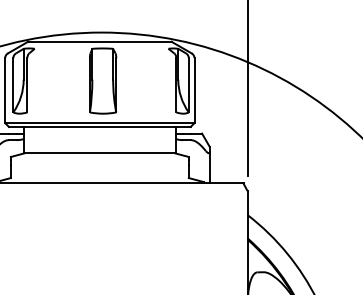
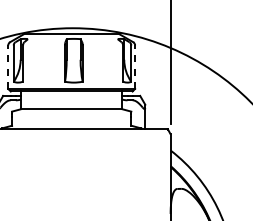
line: (5, 91) -> (8, 67), solid -> dashed
line: (195, 91) -> (135, 67), solid -> dashed

